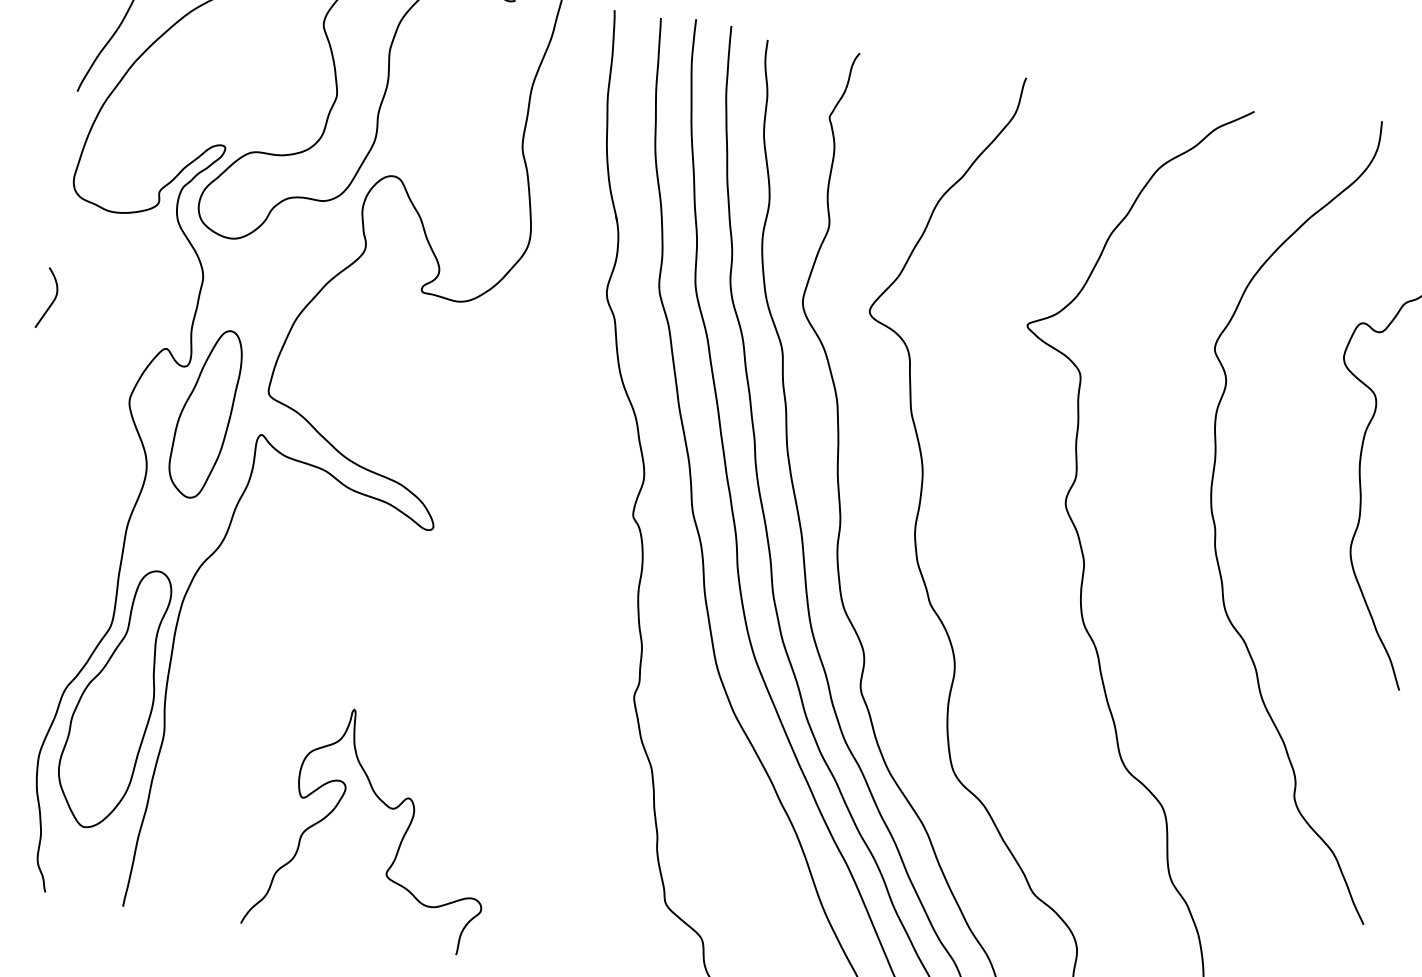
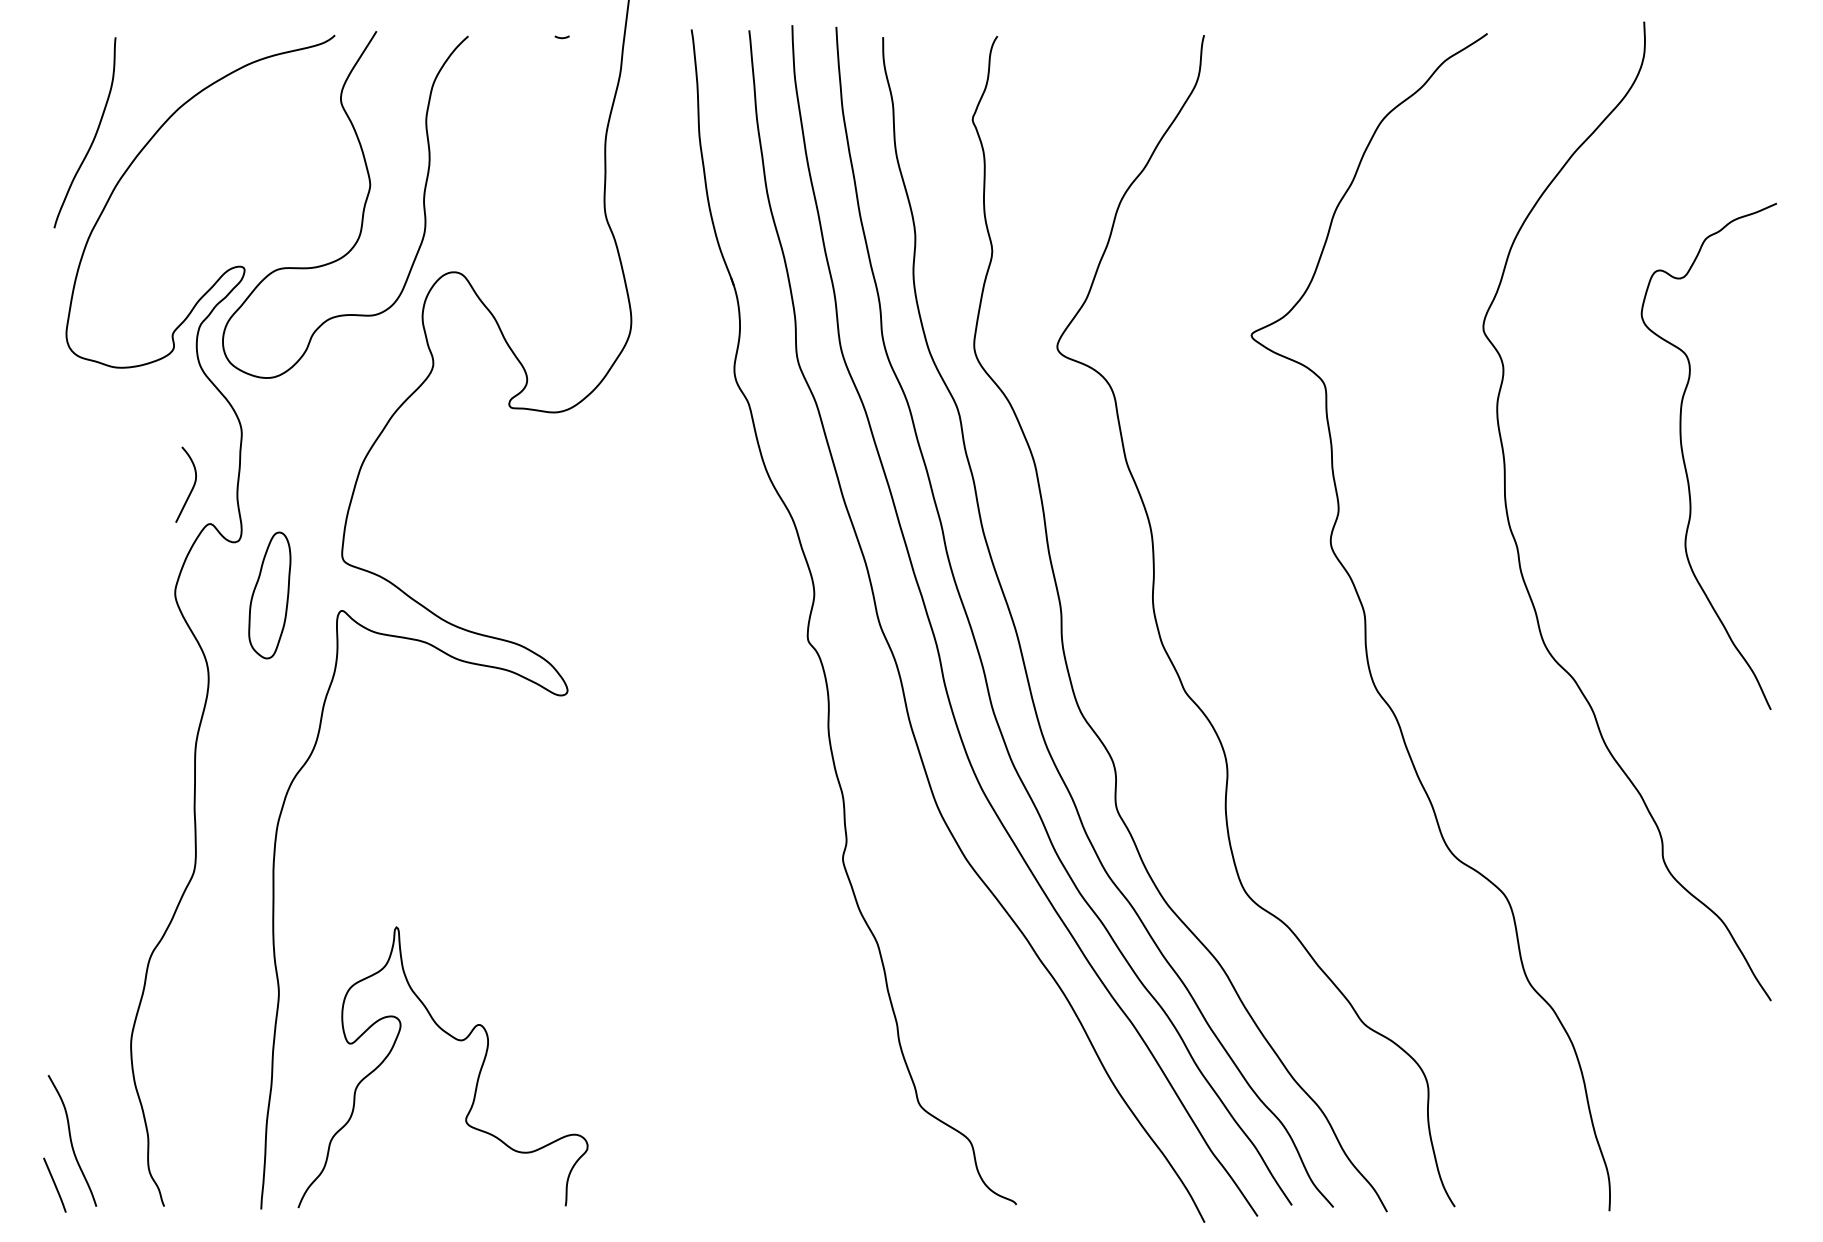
curve: (51, 302) -> (191, 488), moved
part: (205, 413) -> (269, 595), size x0.6
part: (112, 697) -> (209, 957), removed
curve: (388, 808) -> (456, 1040), moved

